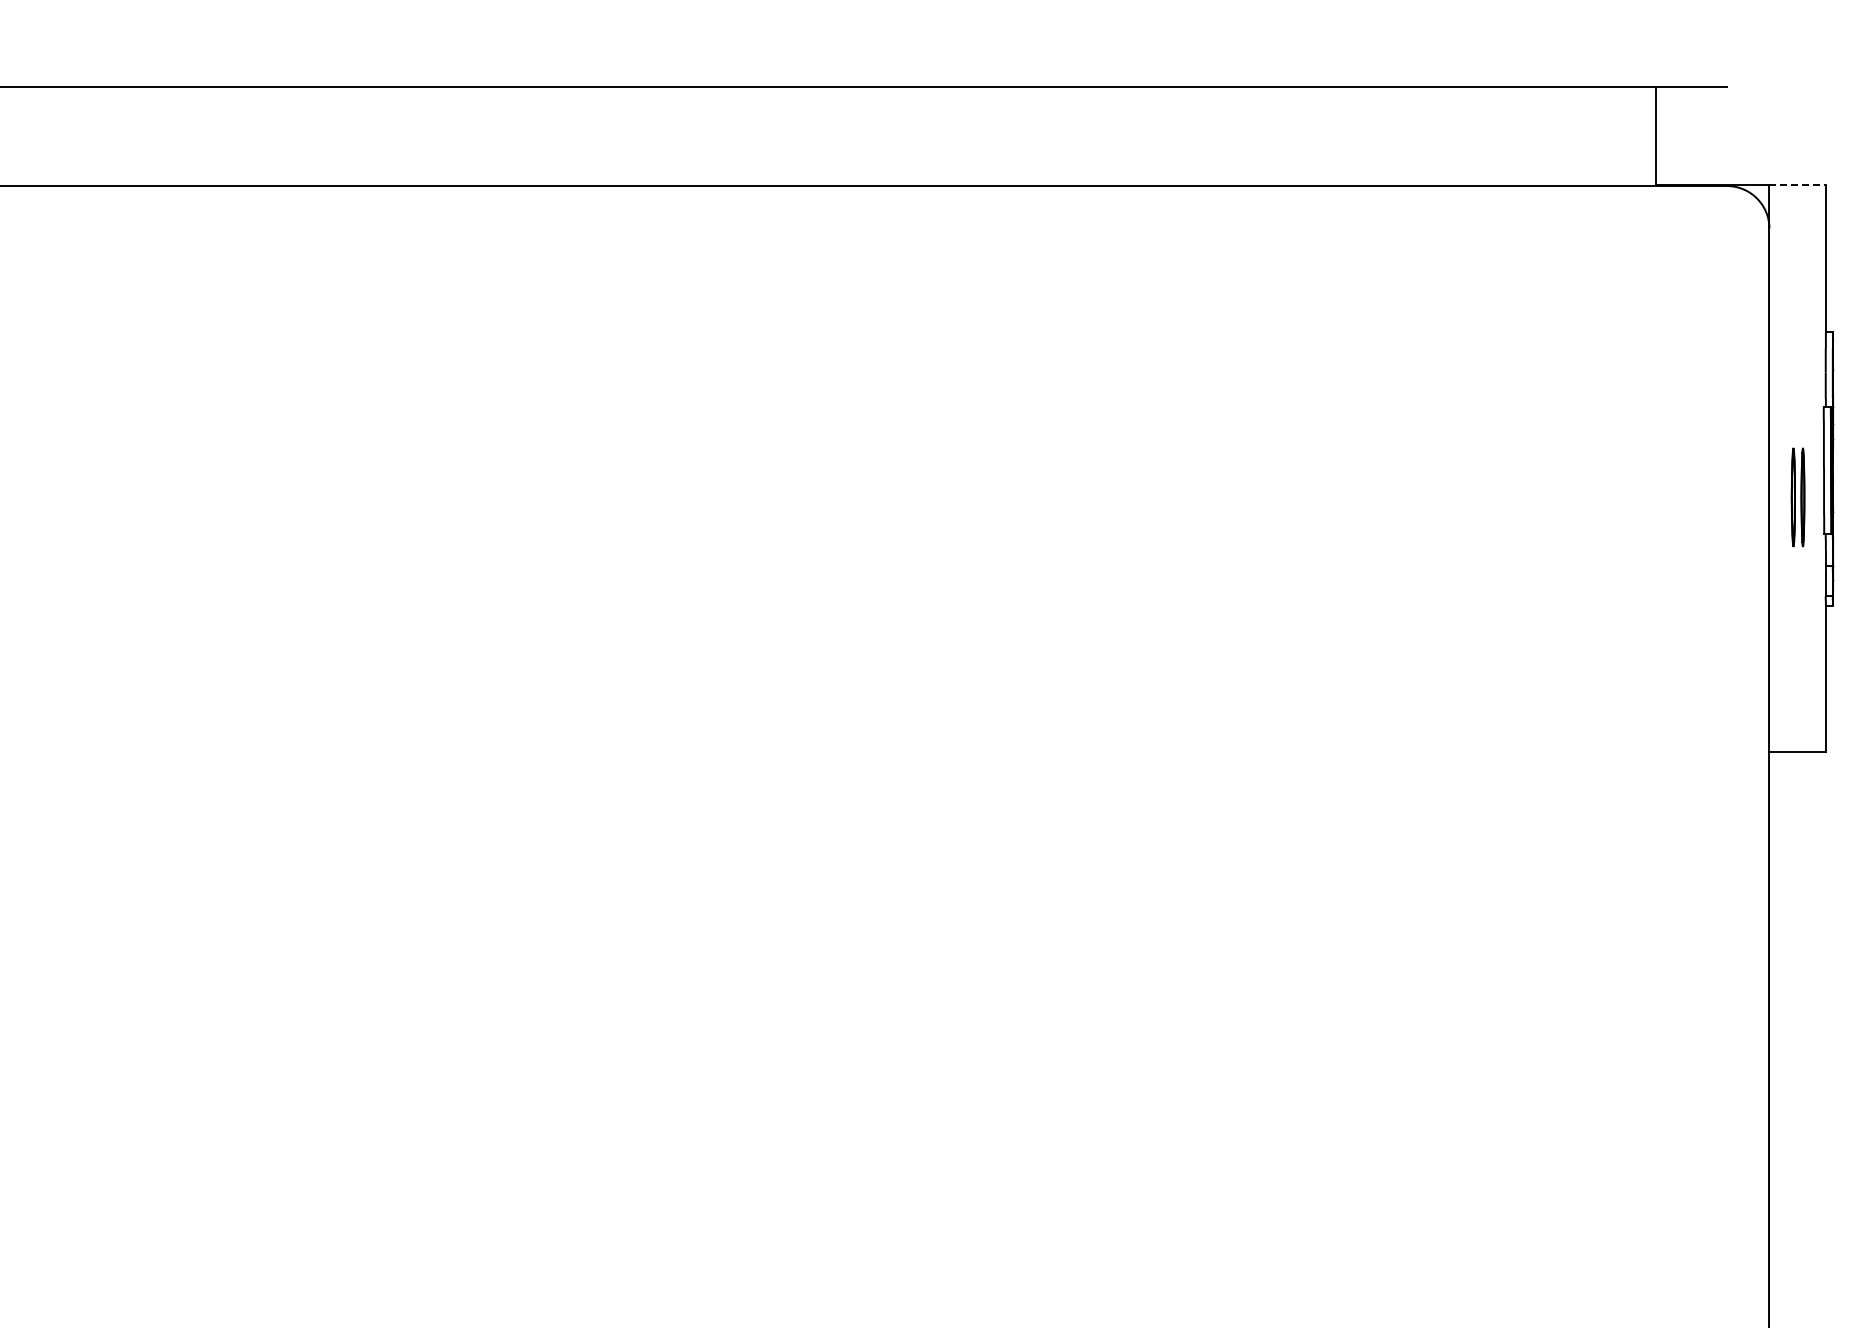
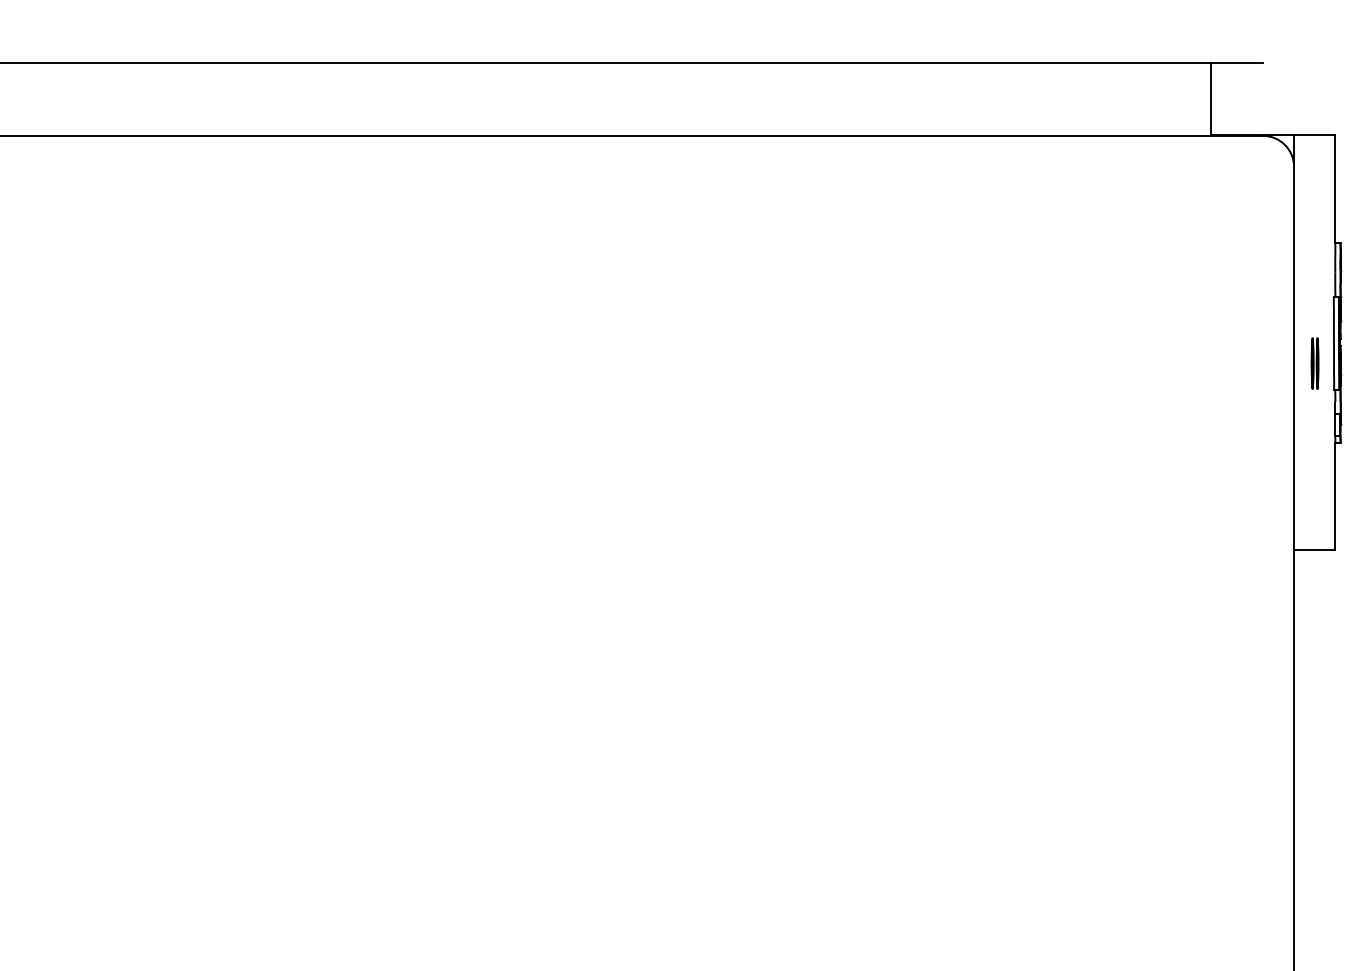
line: (1798, 184) -> (1315, 134), dashed -> solid
part: (1797, 496) -> (1314, 362), size x0.71

